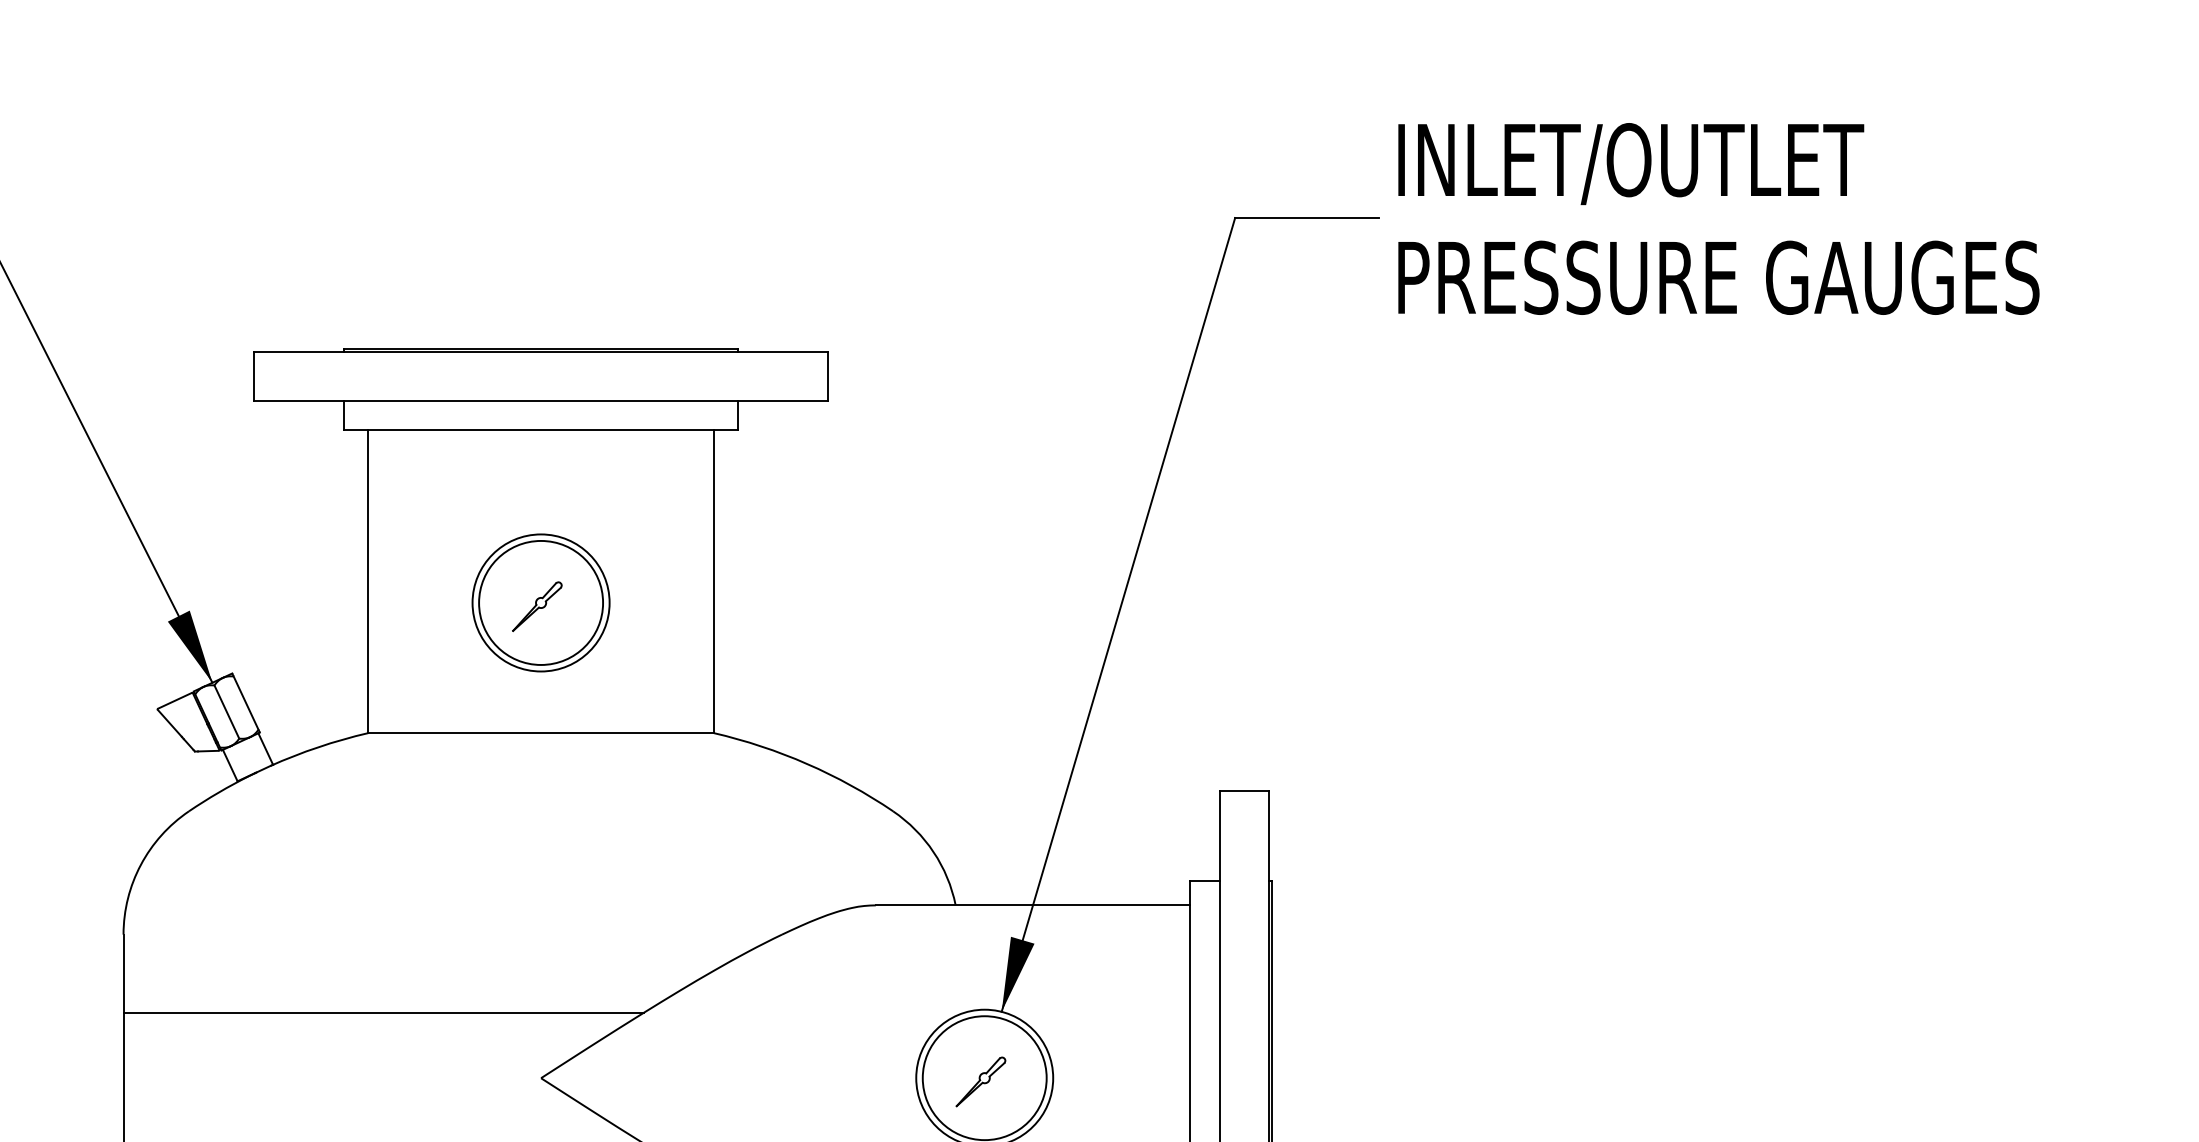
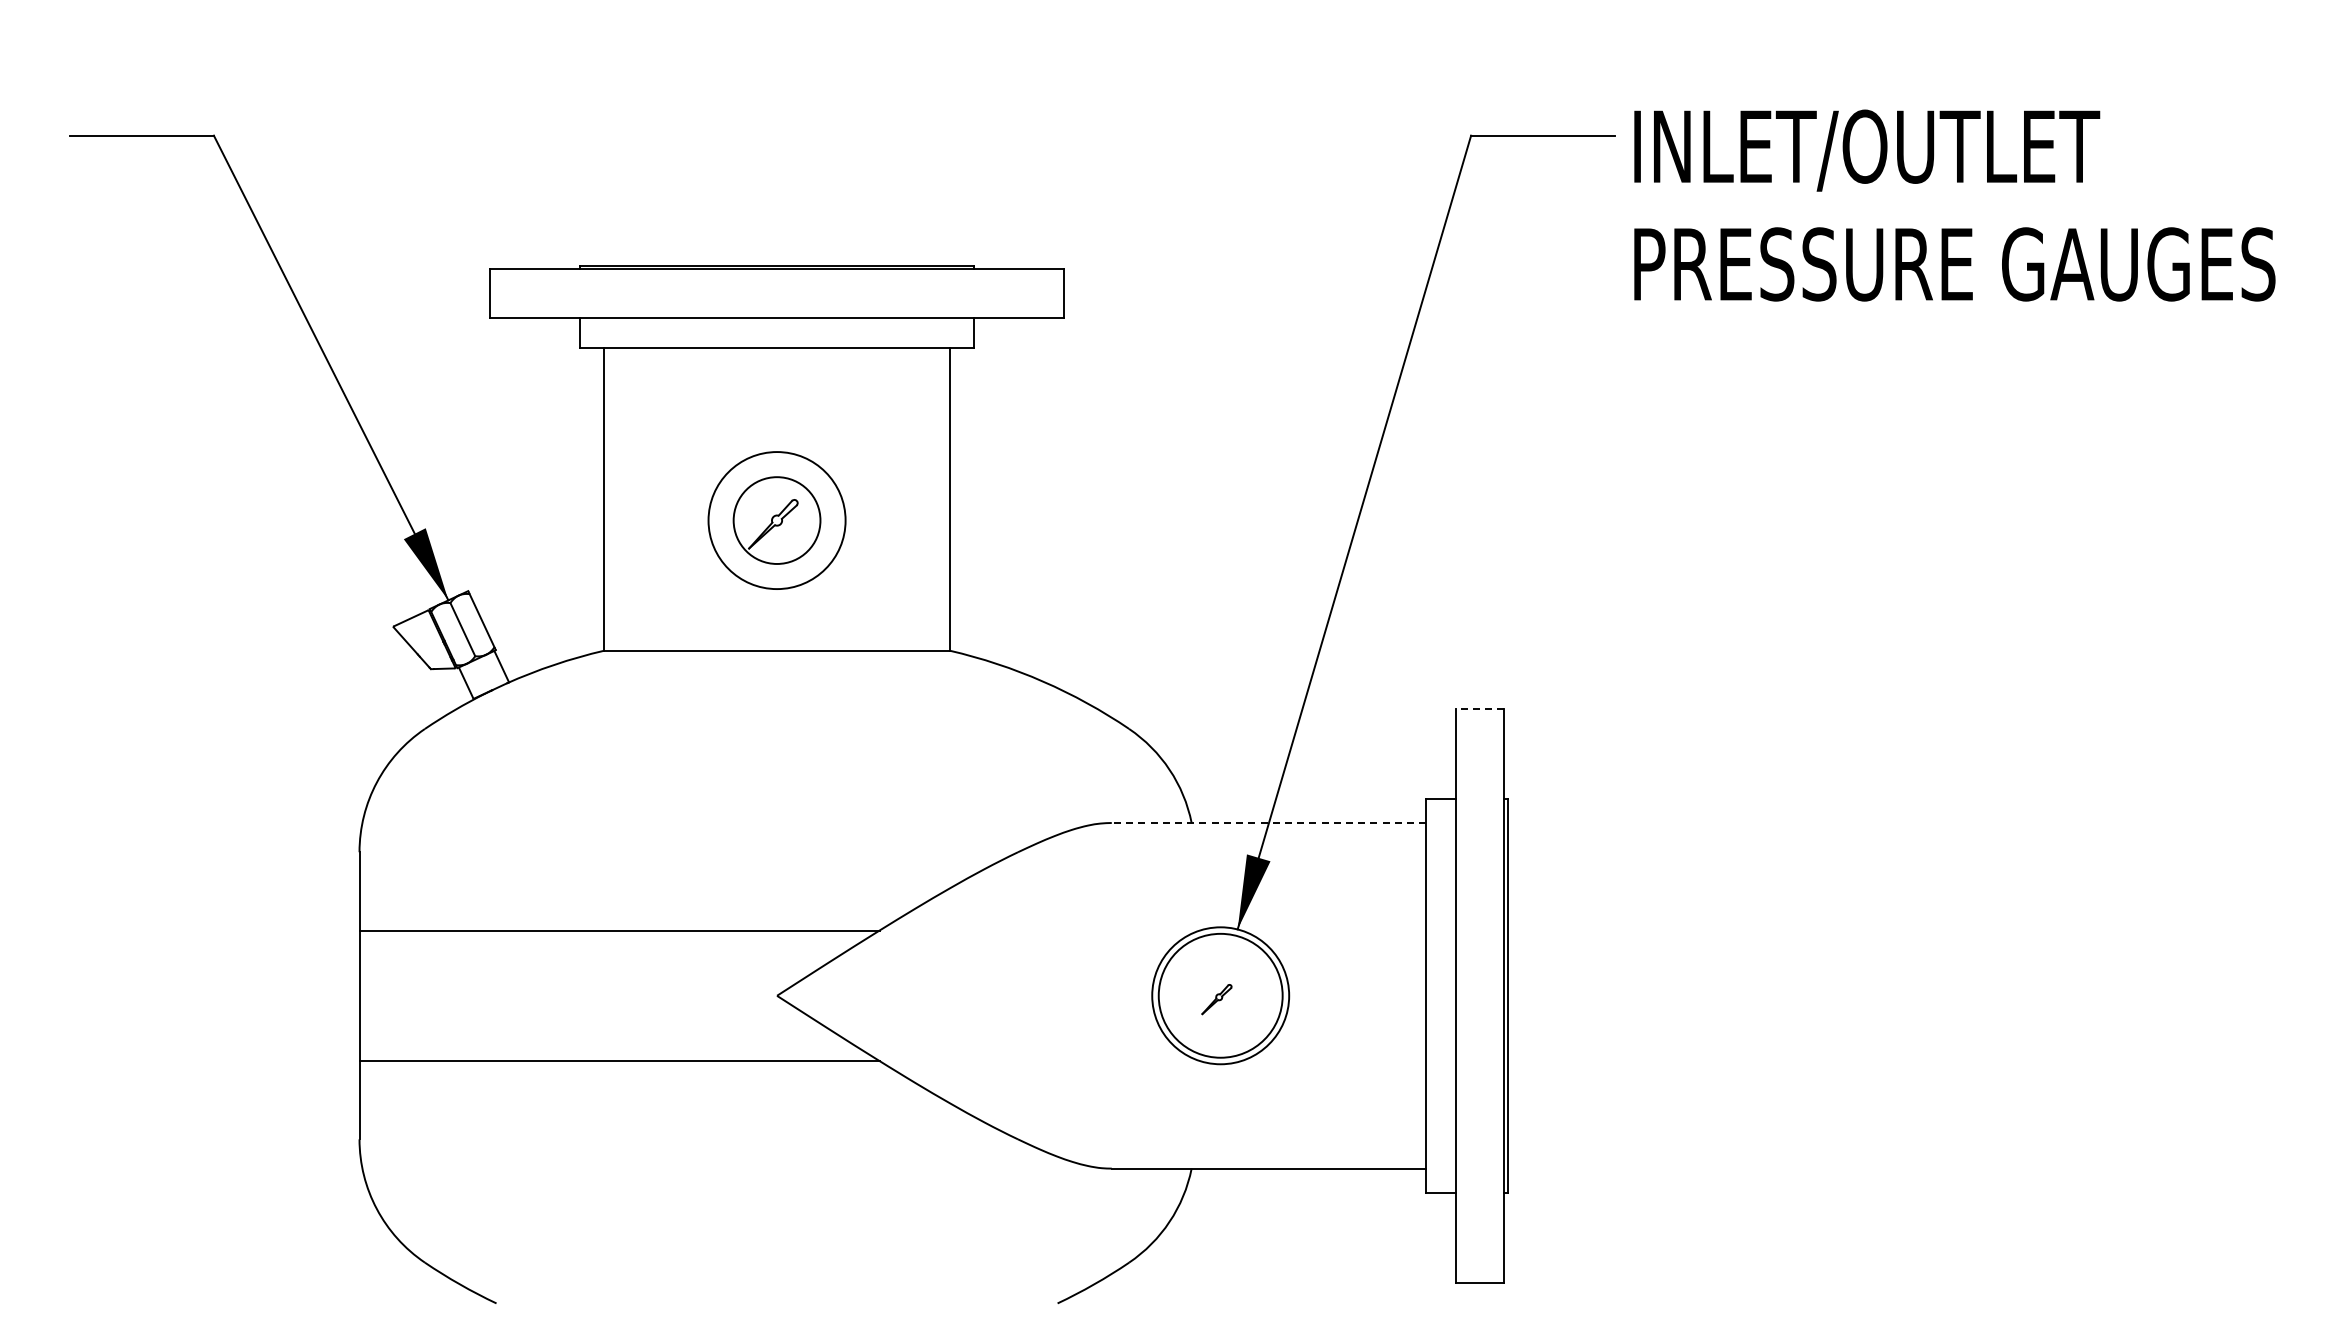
text: (1718, 218) -> (1954, 205), moved
circle: (541, 602) -> (777, 520), size x0.7
line: (1243, 790) -> (1479, 708), solid -> dashed
line: (1032, 904) -> (1268, 822), solid -> dashed
part: (980, 1081) -> (1216, 999), size x0.6

